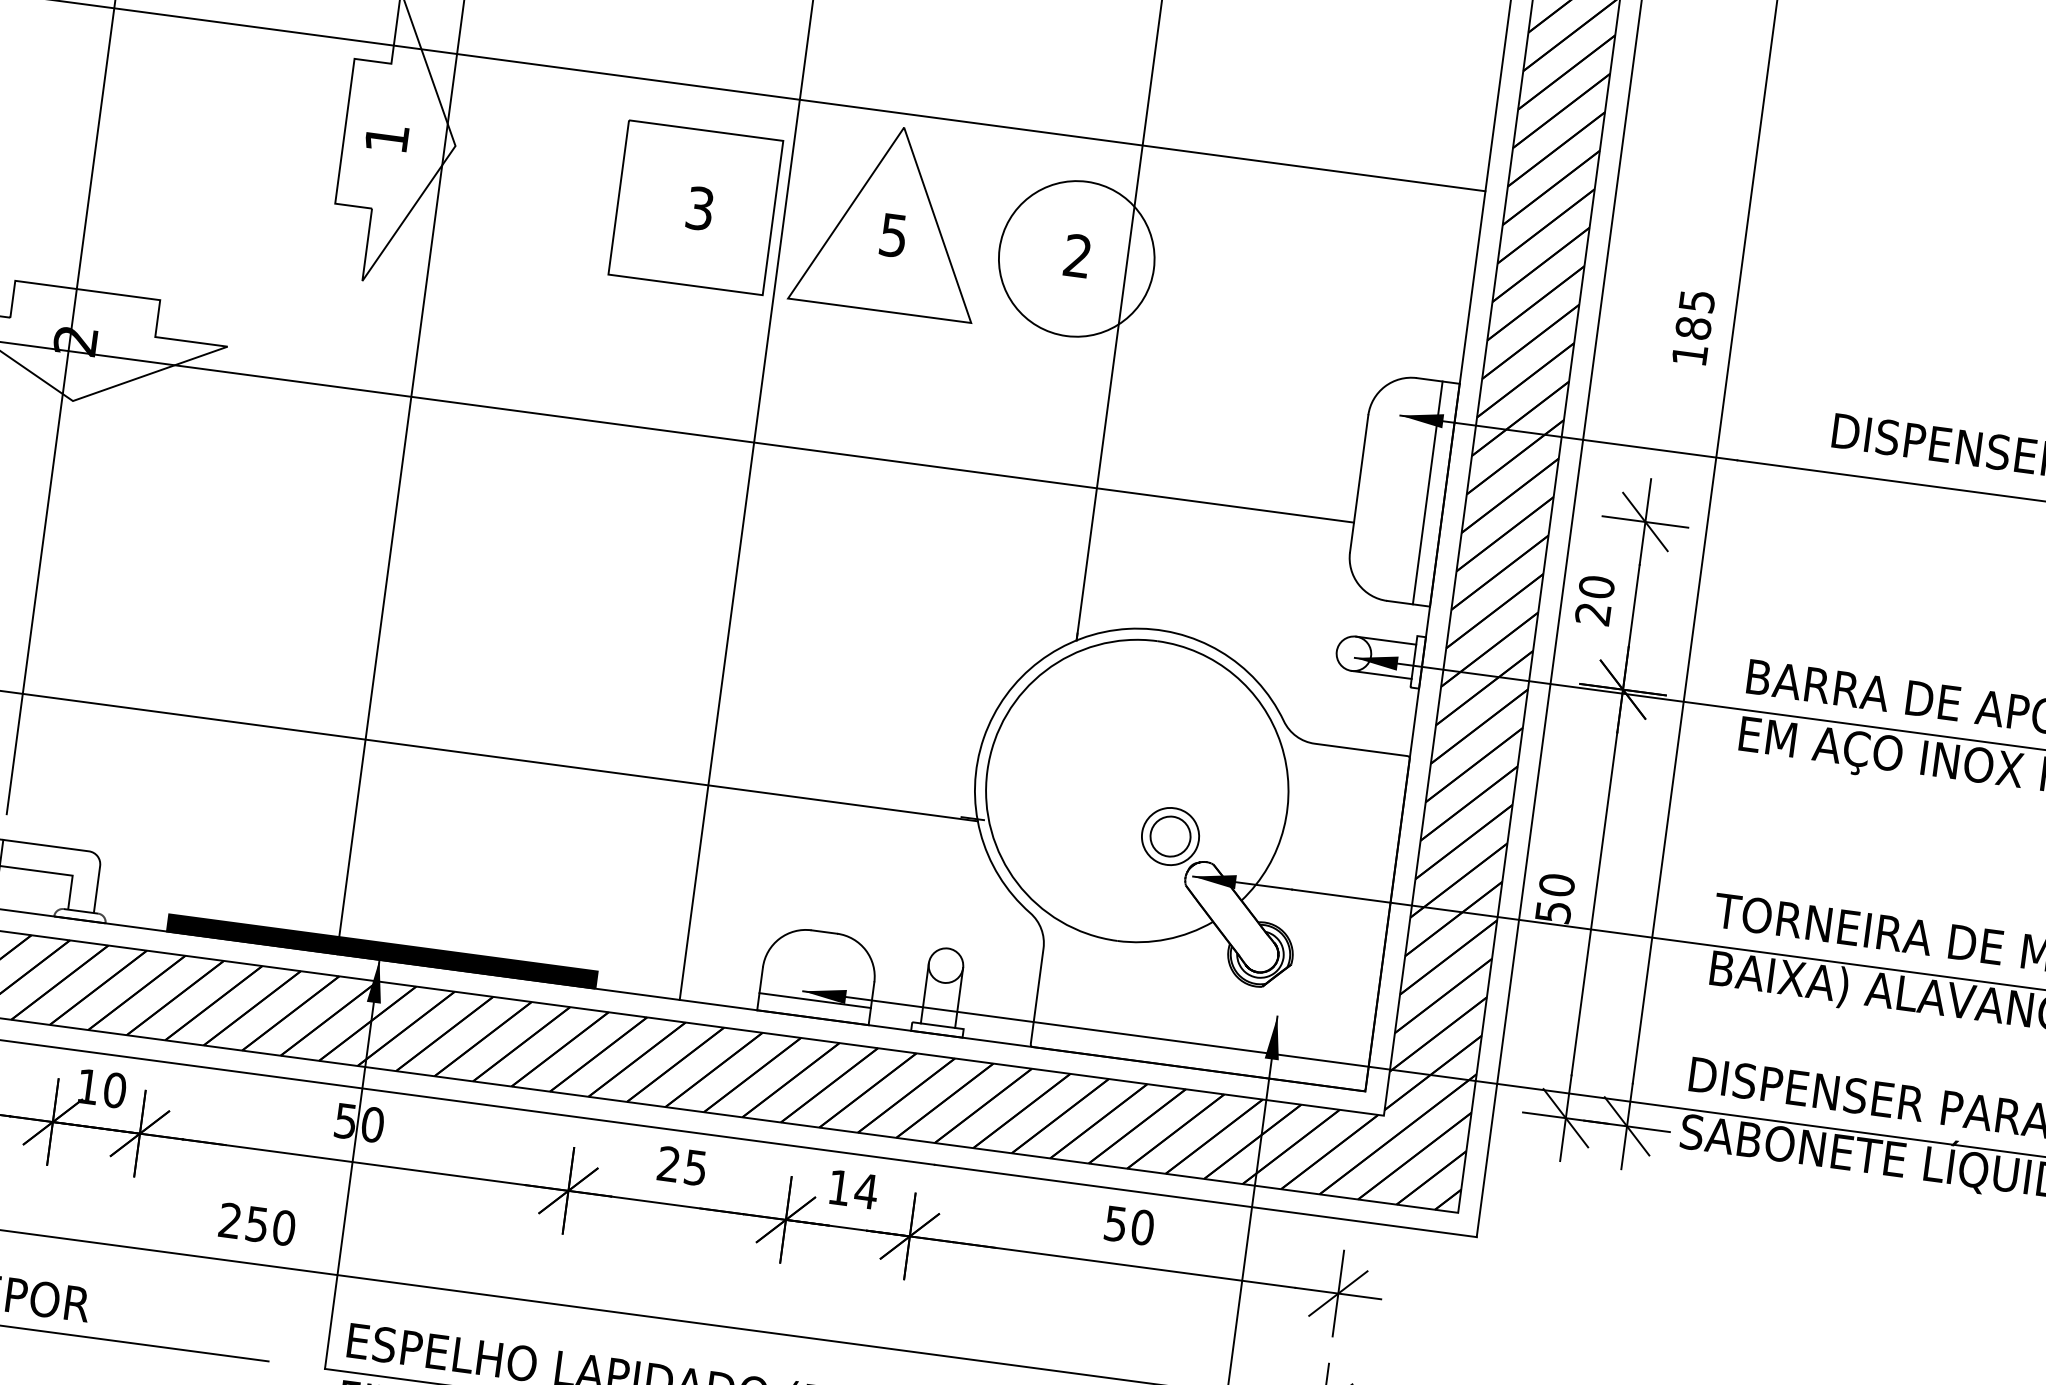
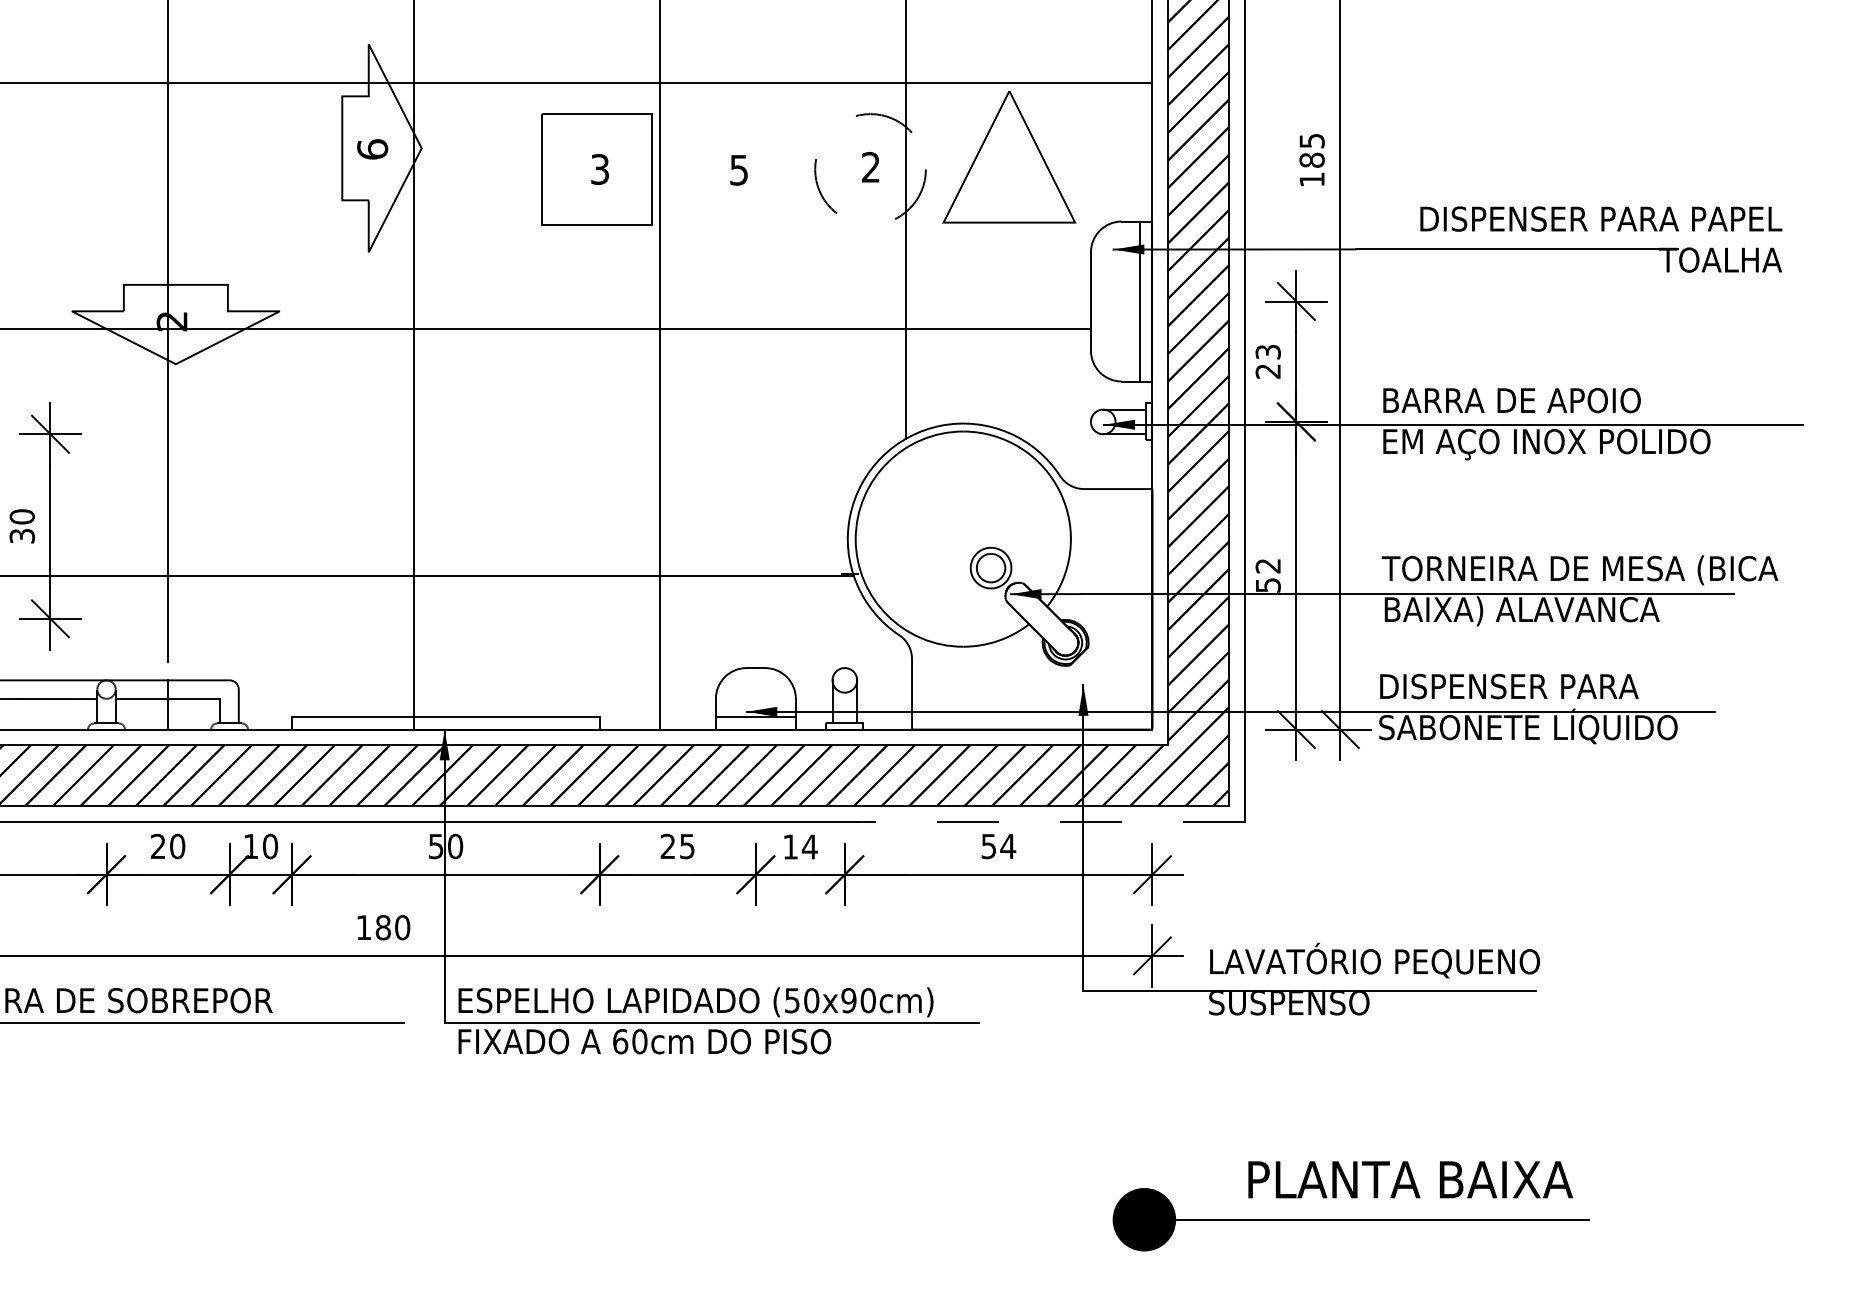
text: (386, 138) -> (372, 149), 1 -> 6
part: (892, 218) -> (1009, 156), moved
circle: (1076, 258) -> (870, 169), solid -> dashed
text: (1595, 586) -> (1267, 351), 20 -> 23
text: (1556, 884) -> (1267, 565), 50 -> 52
fill: (381, 951) -> (445, 723), removed
line: (1206, 1200) -> (1050, 821), solid -> dashed
text: (243, 1222) -> (373, 927), 250 -> 180
text: (1143, 1227) -> (1008, 846), 50 -> 54

